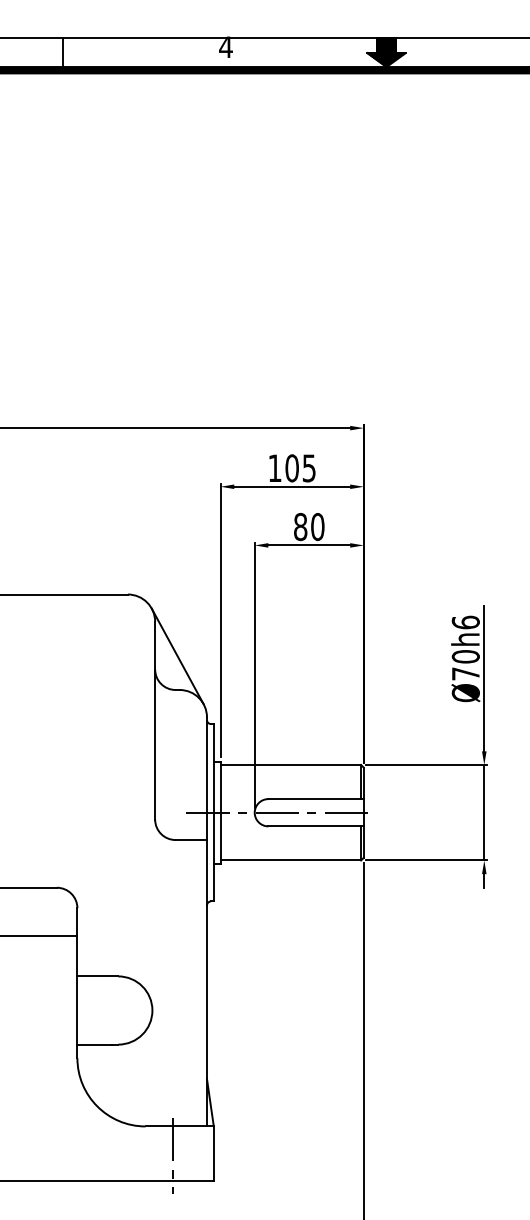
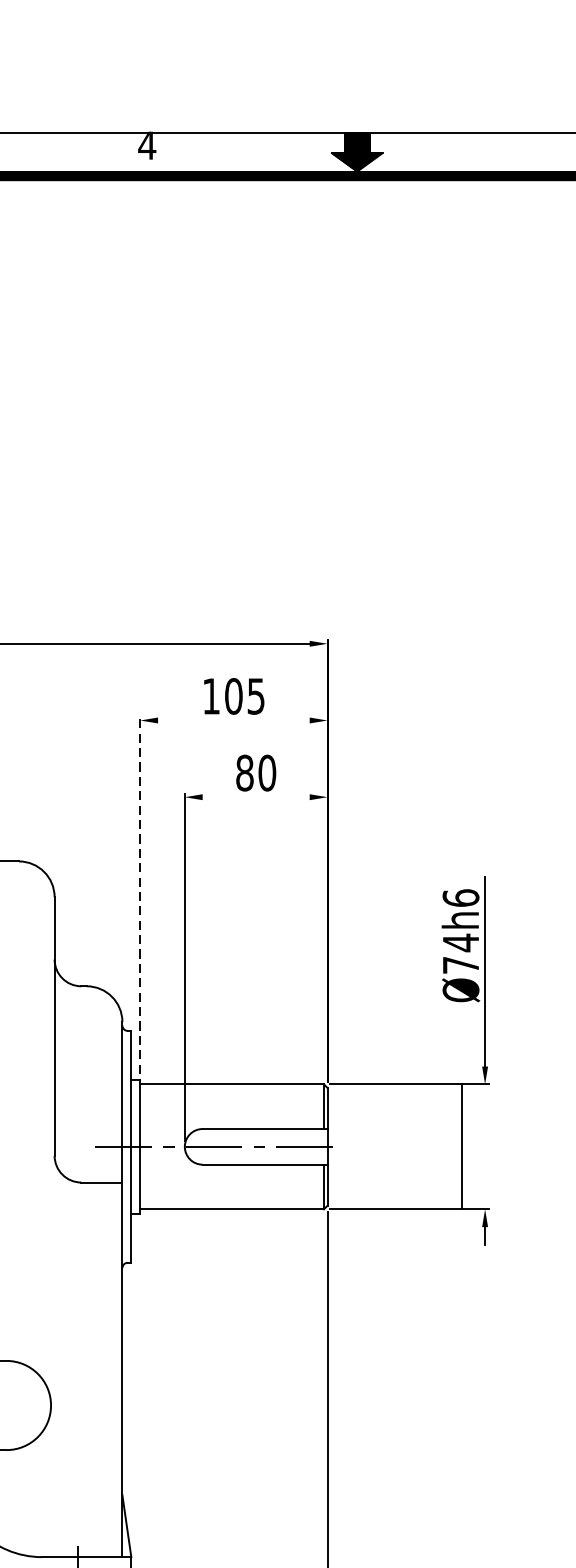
line: (292, 486) -> (234, 720), removed
line: (309, 545) -> (256, 797), removed
line: (220, 619) -> (140, 894), solid -> dashed
line: (177, 656) -> (83, 942), removed
text: (465, 656) -> (460, 942), Ø70h6 -> Ø74h6
line: (484, 812) -> (461, 1146), moved

